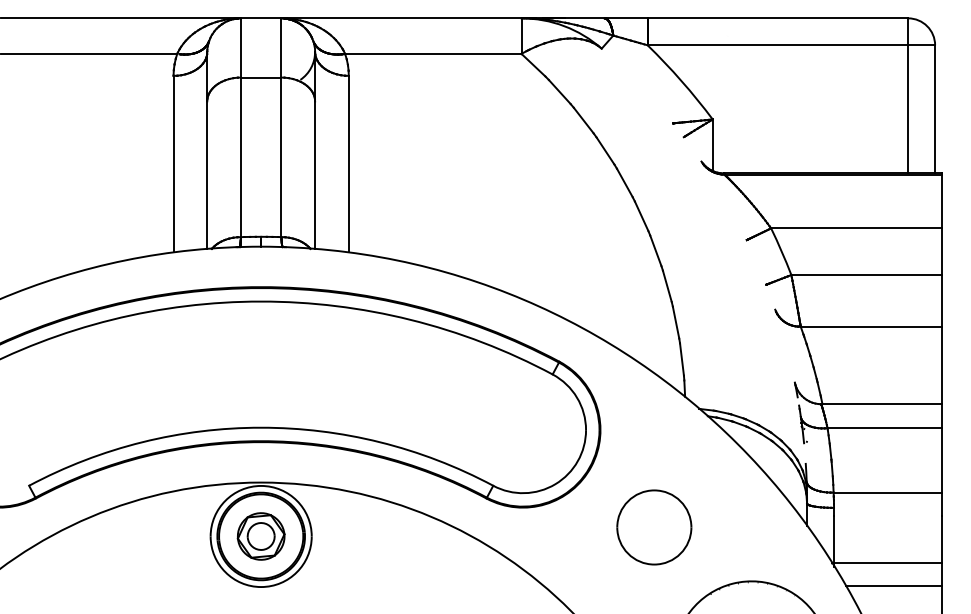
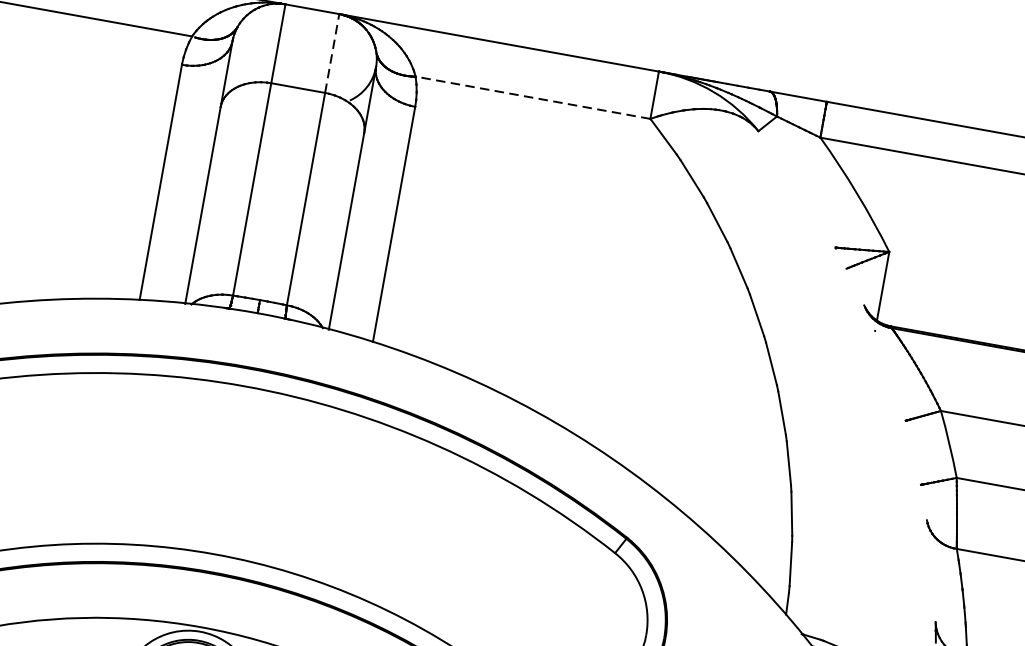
line: (281, 47) -> (332, 52), solid -> dashed
line: (432, 53) -> (532, 97), solid -> dashed

